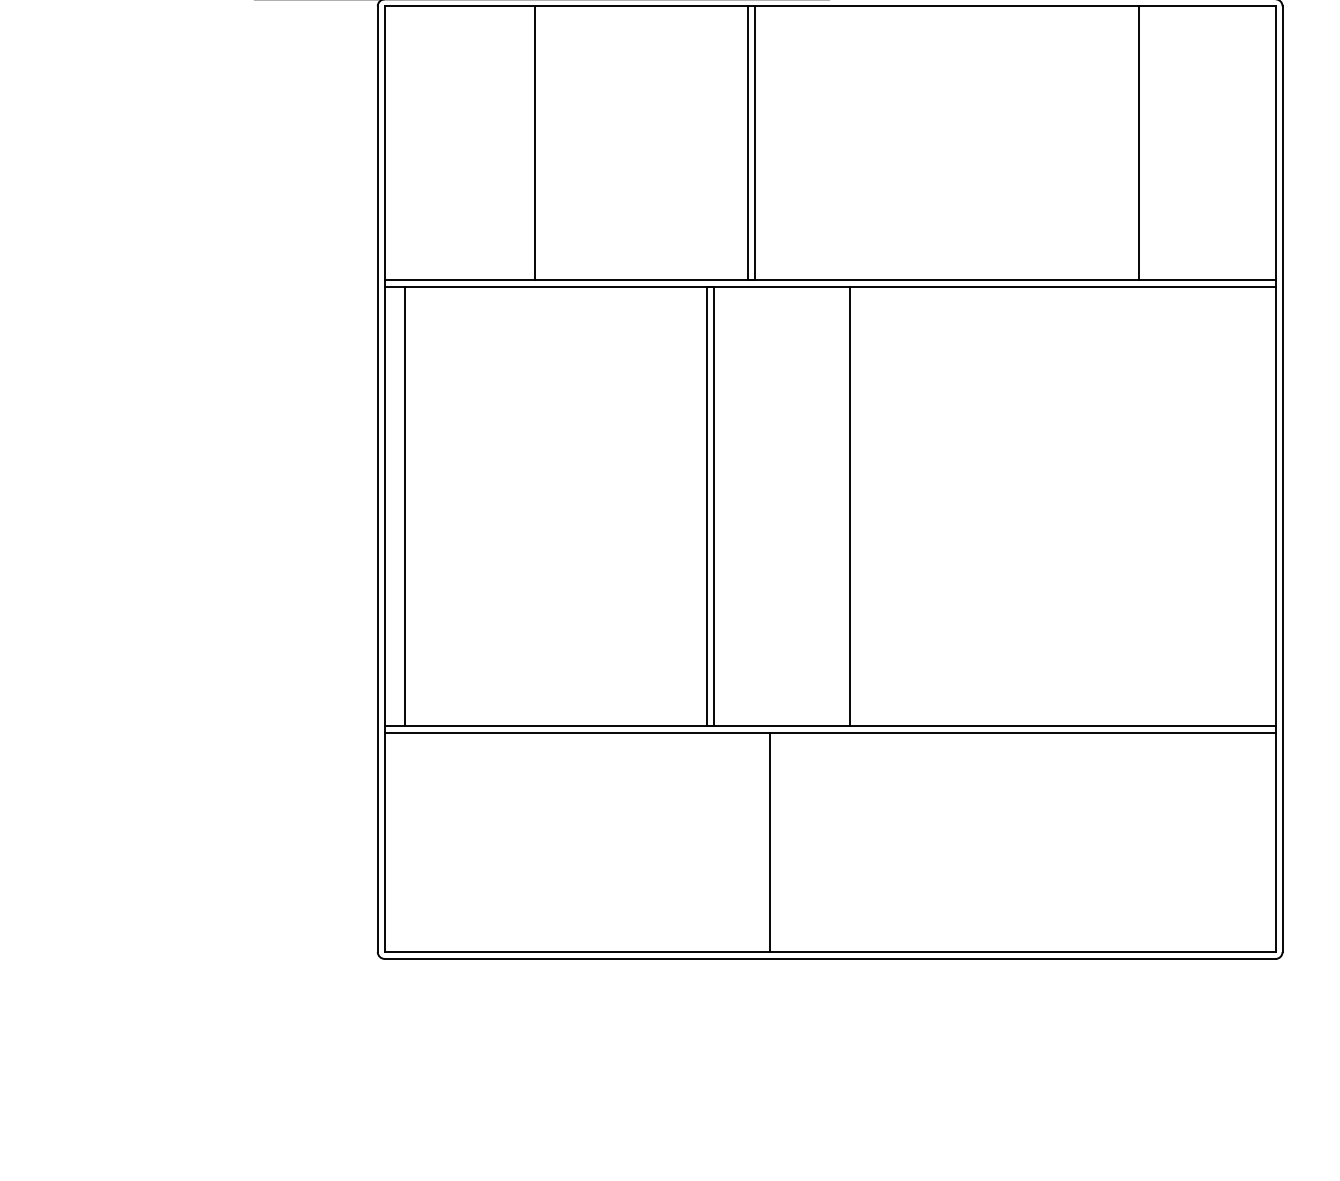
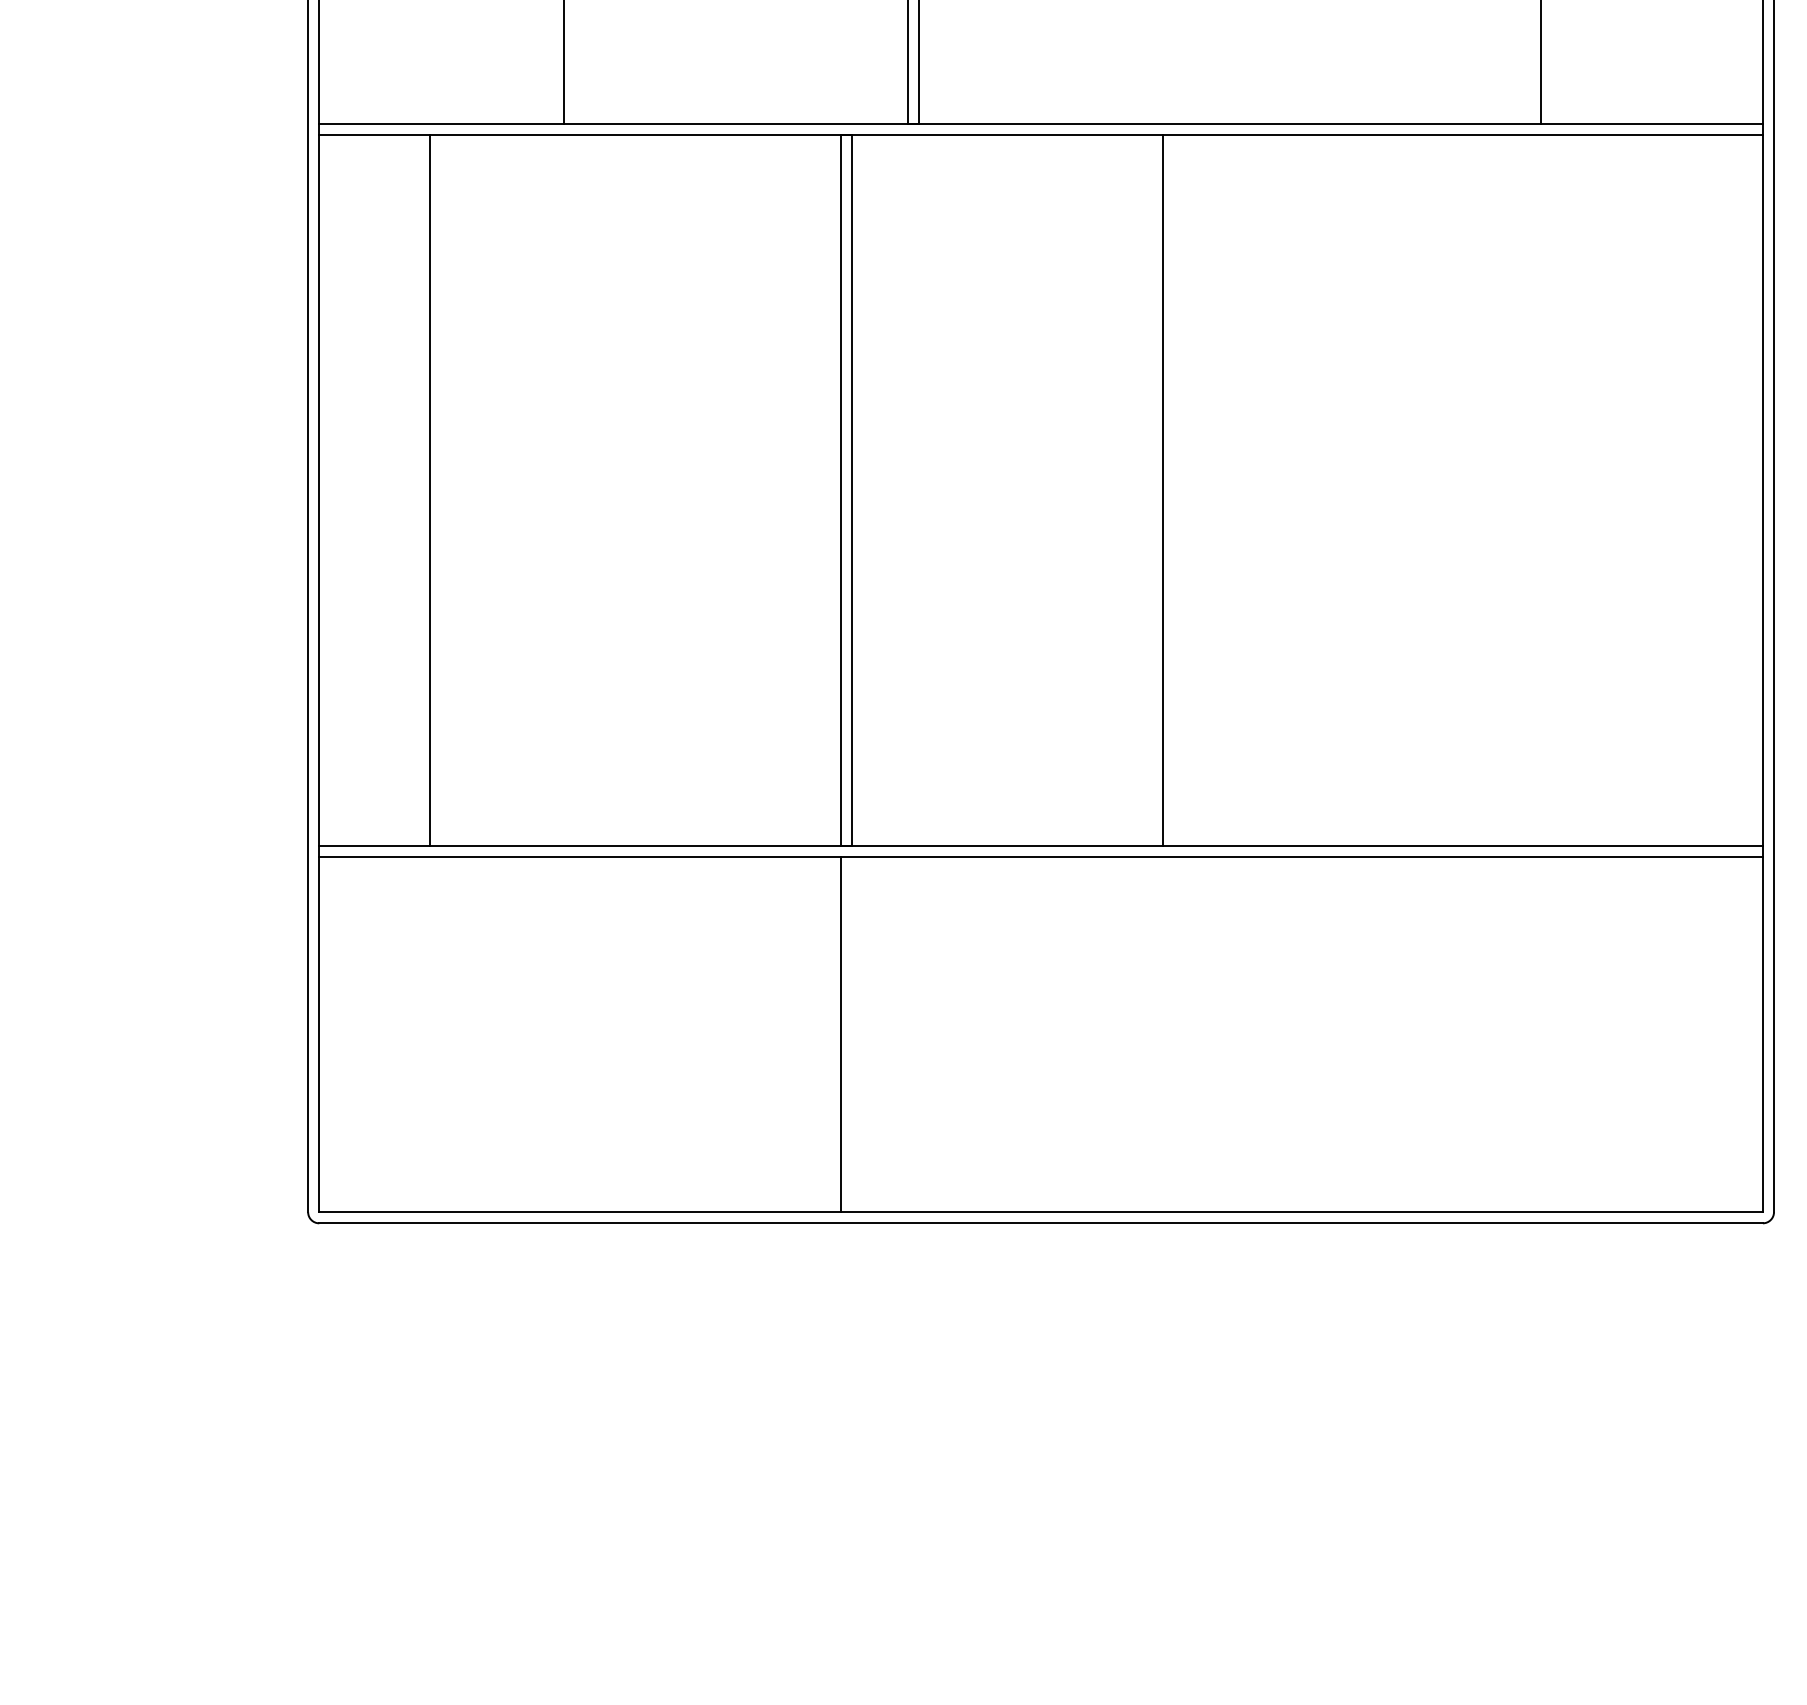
line: (405, 506) -> (430, 490), moved
line: (849, 506) -> (1163, 490), moved
line: (769, 842) -> (840, 1034), moved

